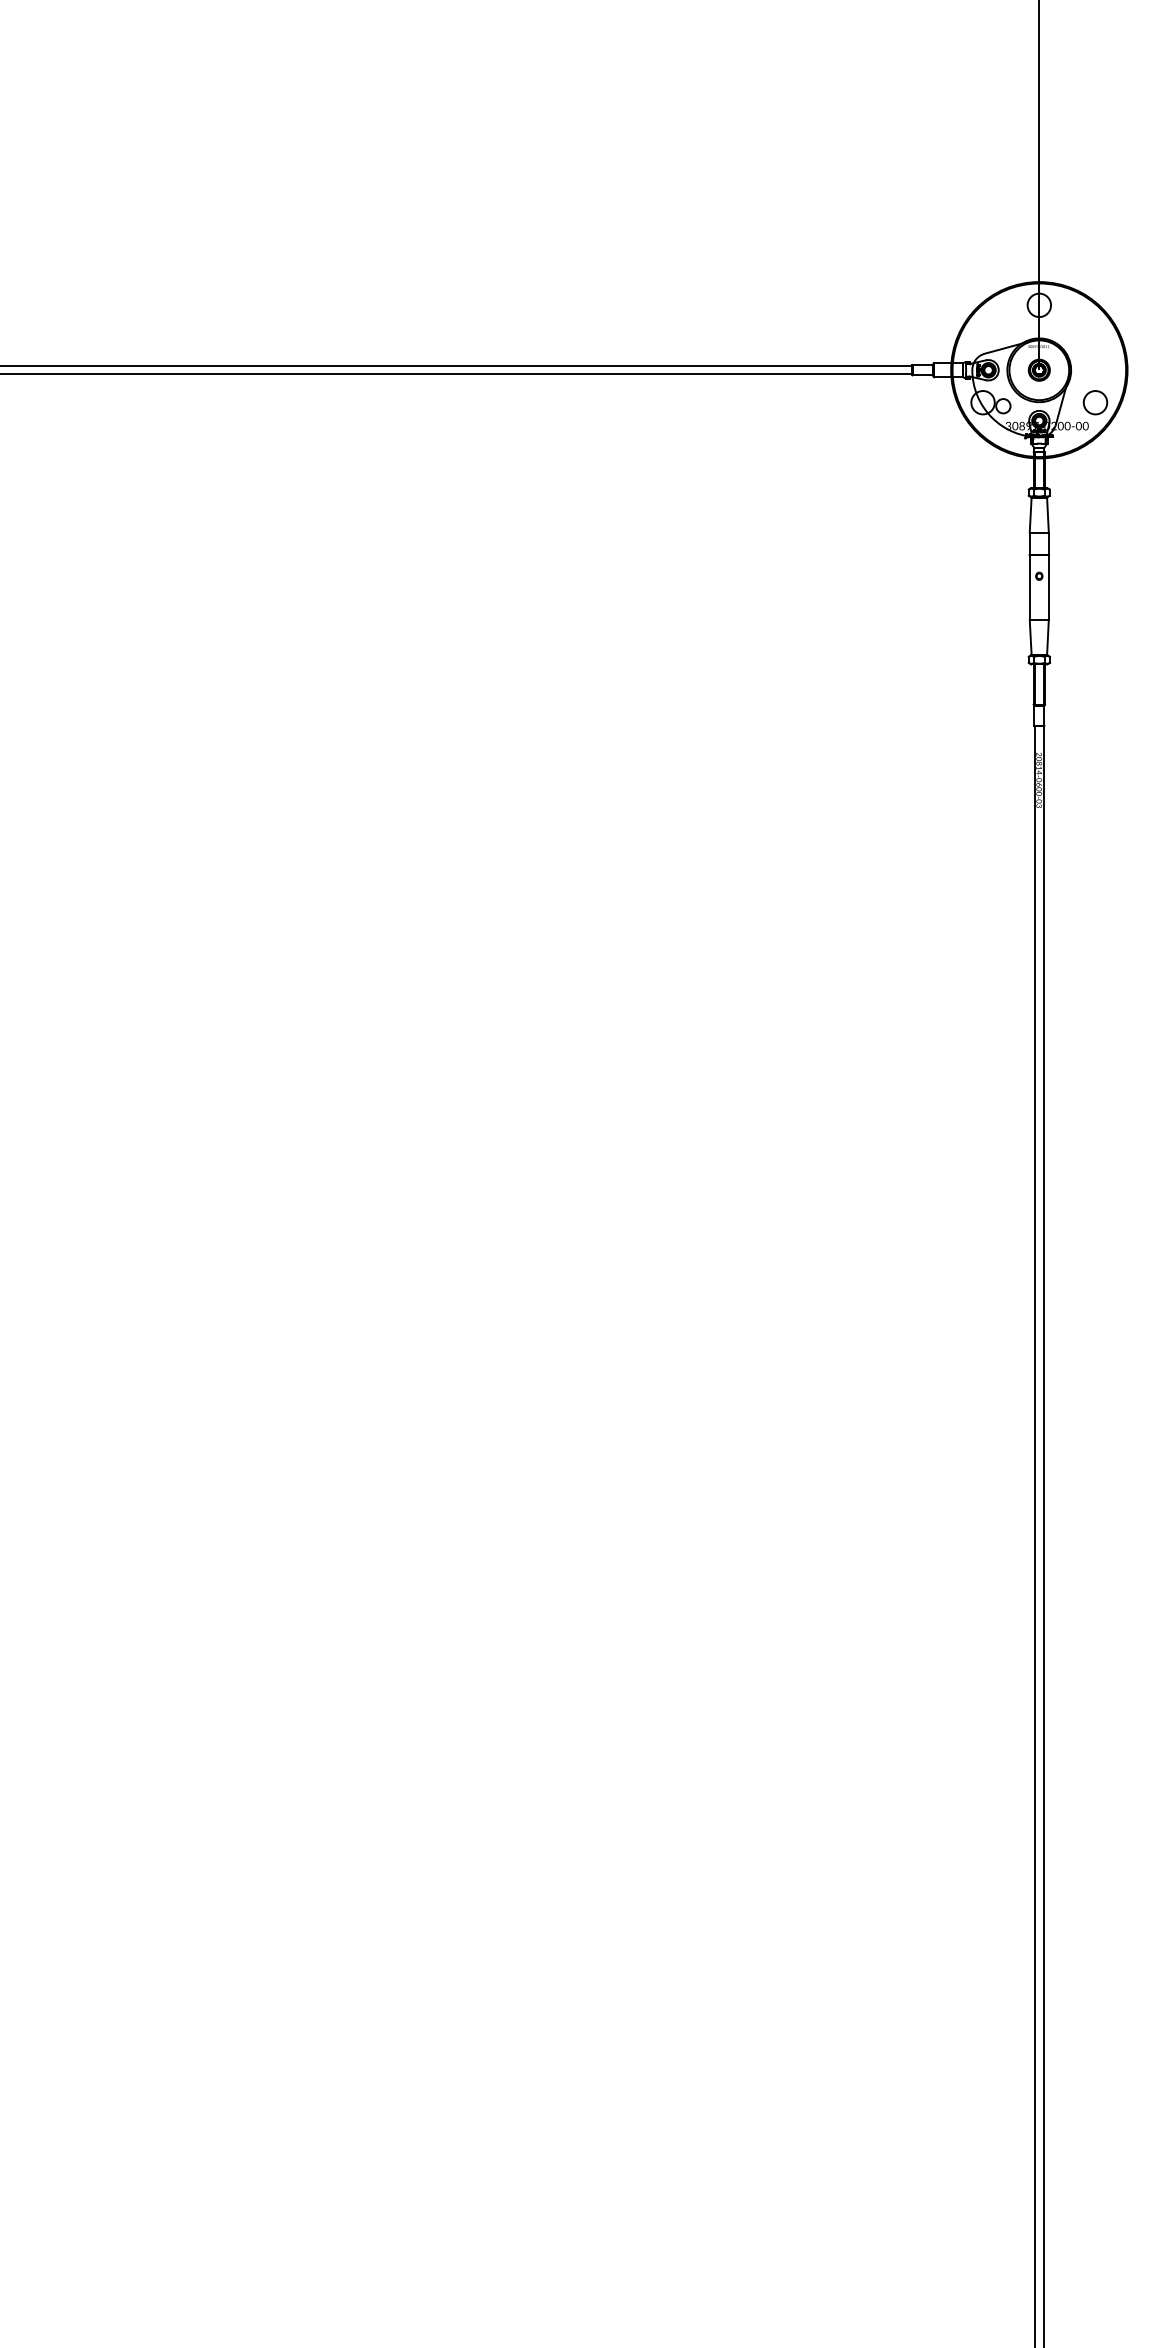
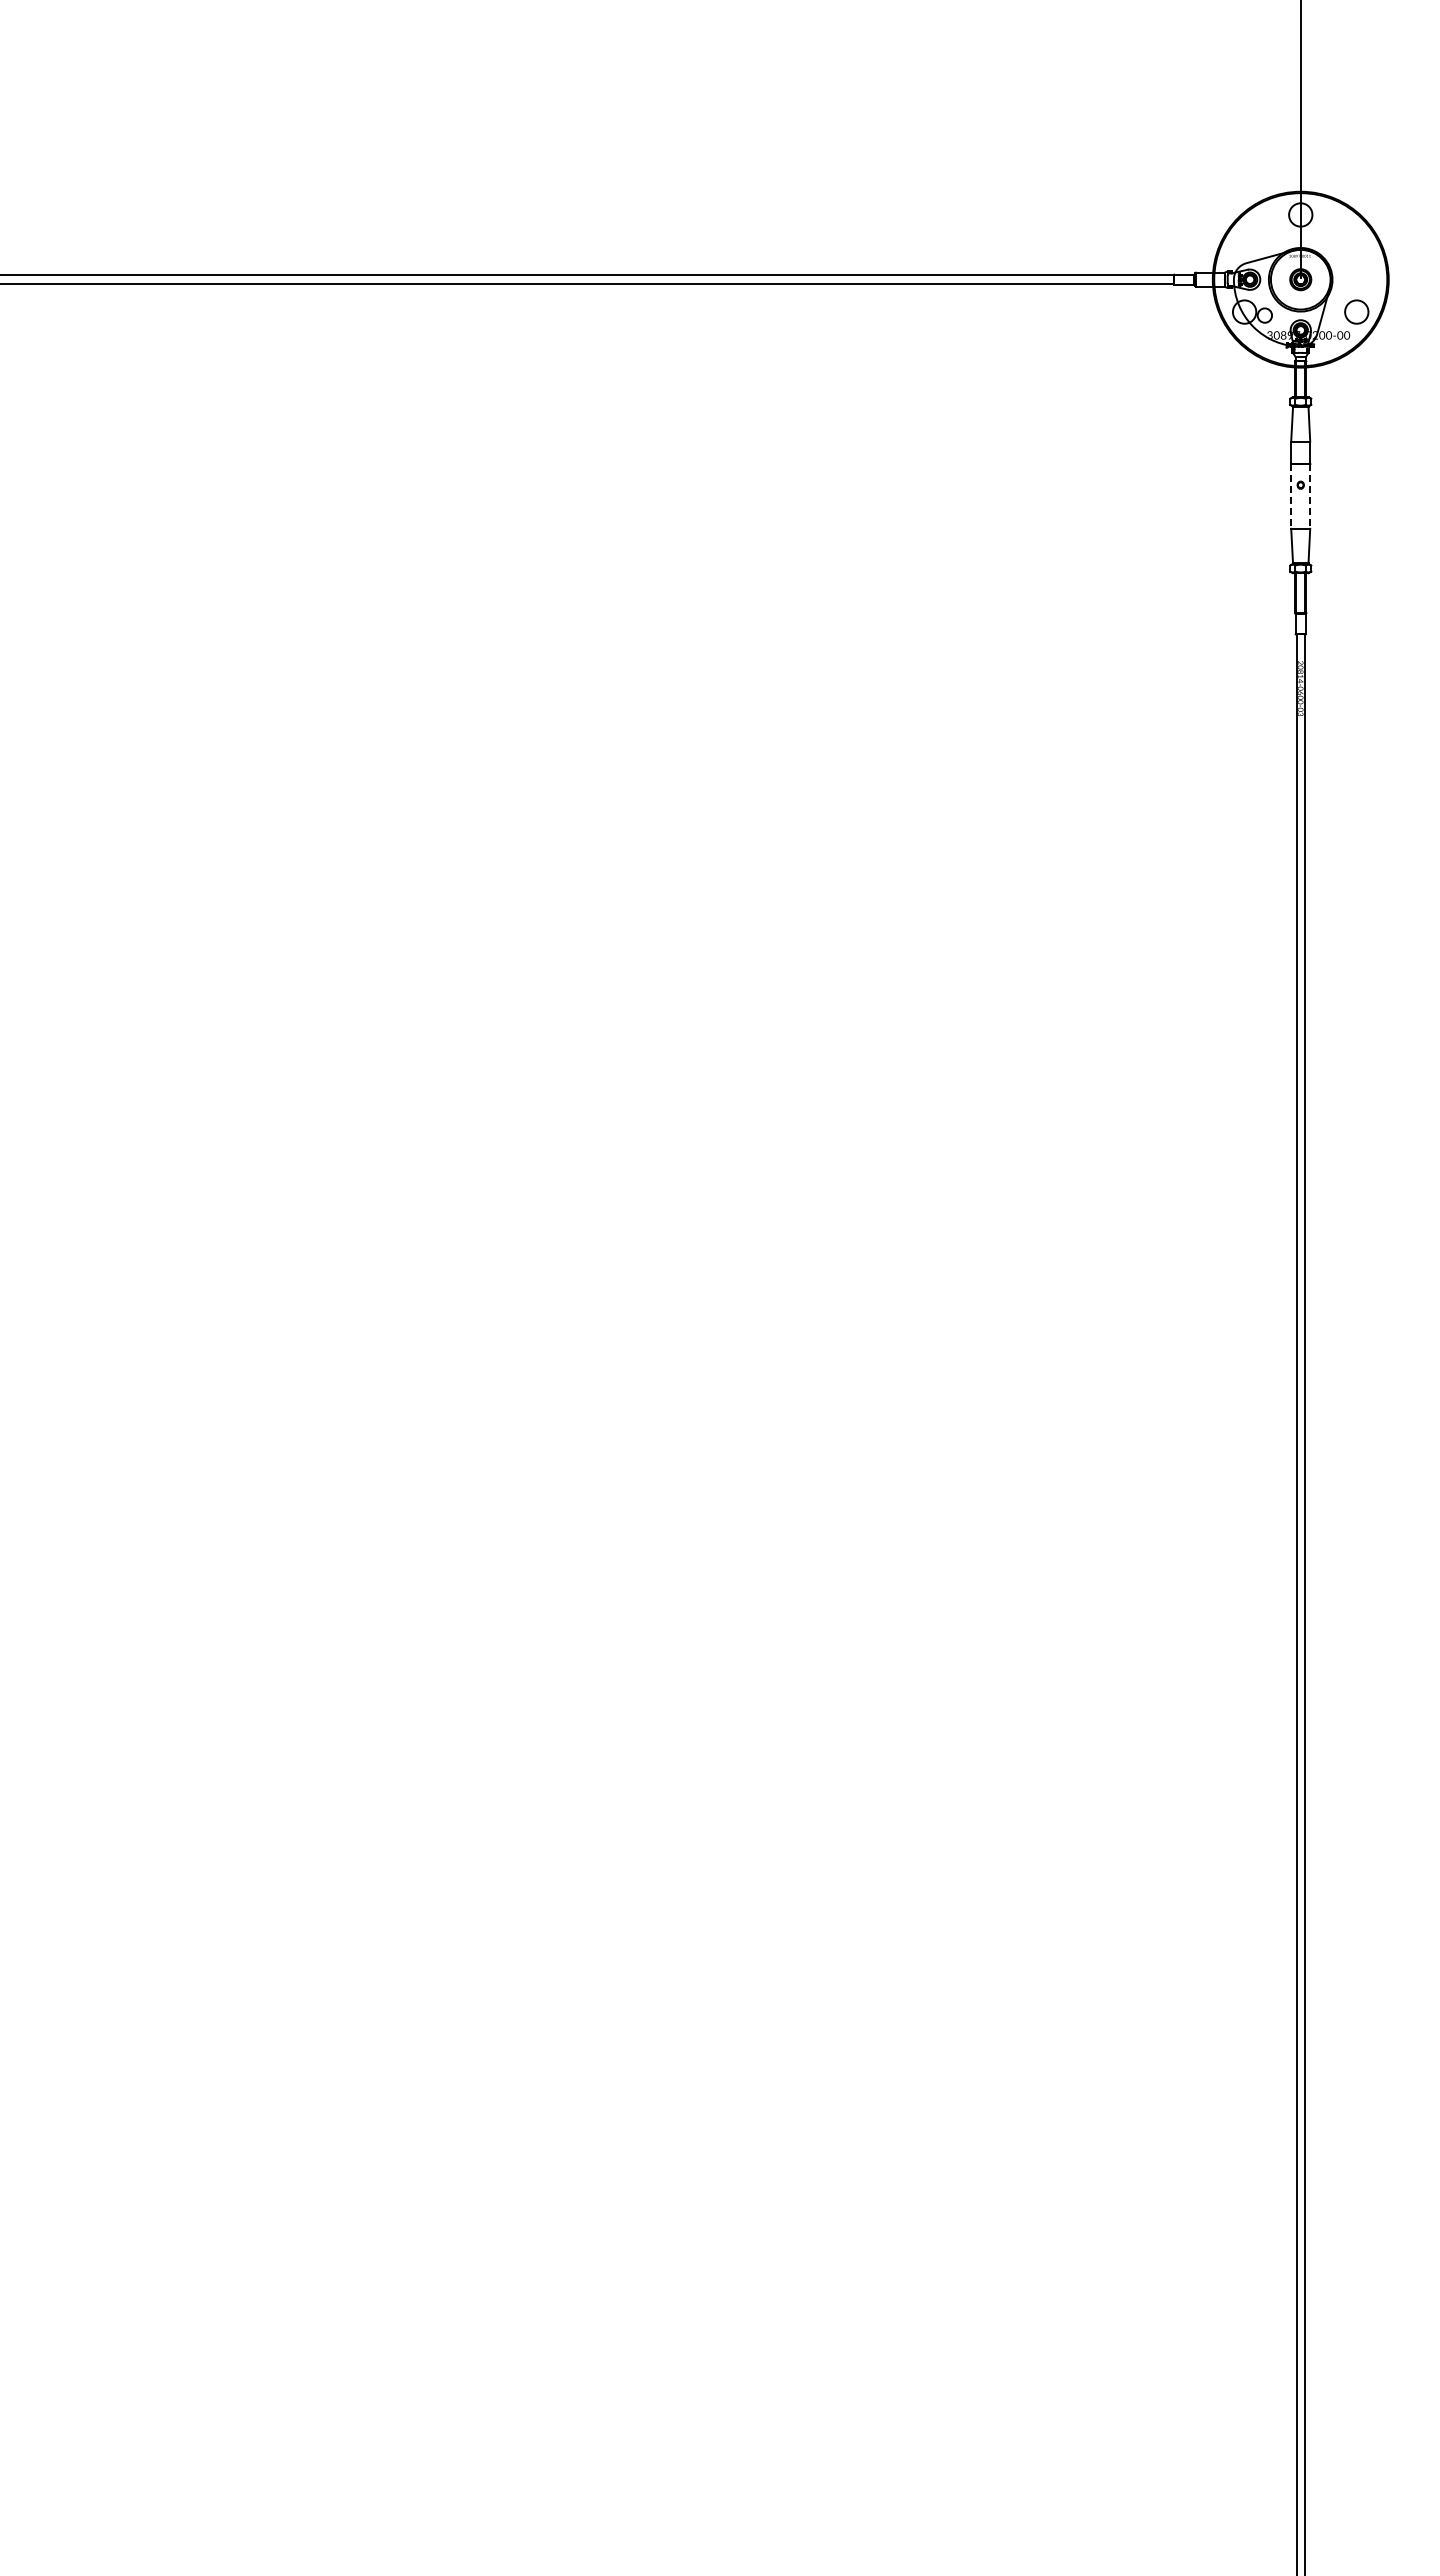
line: (1030, 588) -> (1291, 497), solid -> dashed
line: (1049, 588) -> (1310, 497), solid -> dashed

